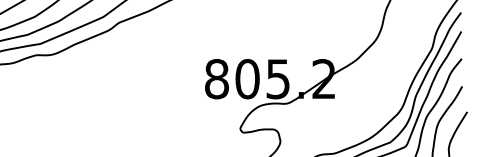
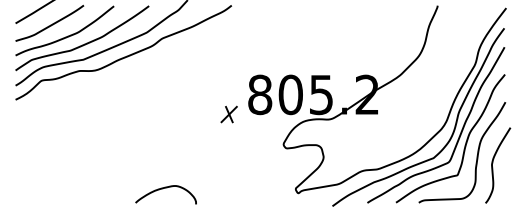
part: (185, 98) -> (228, 114), added

